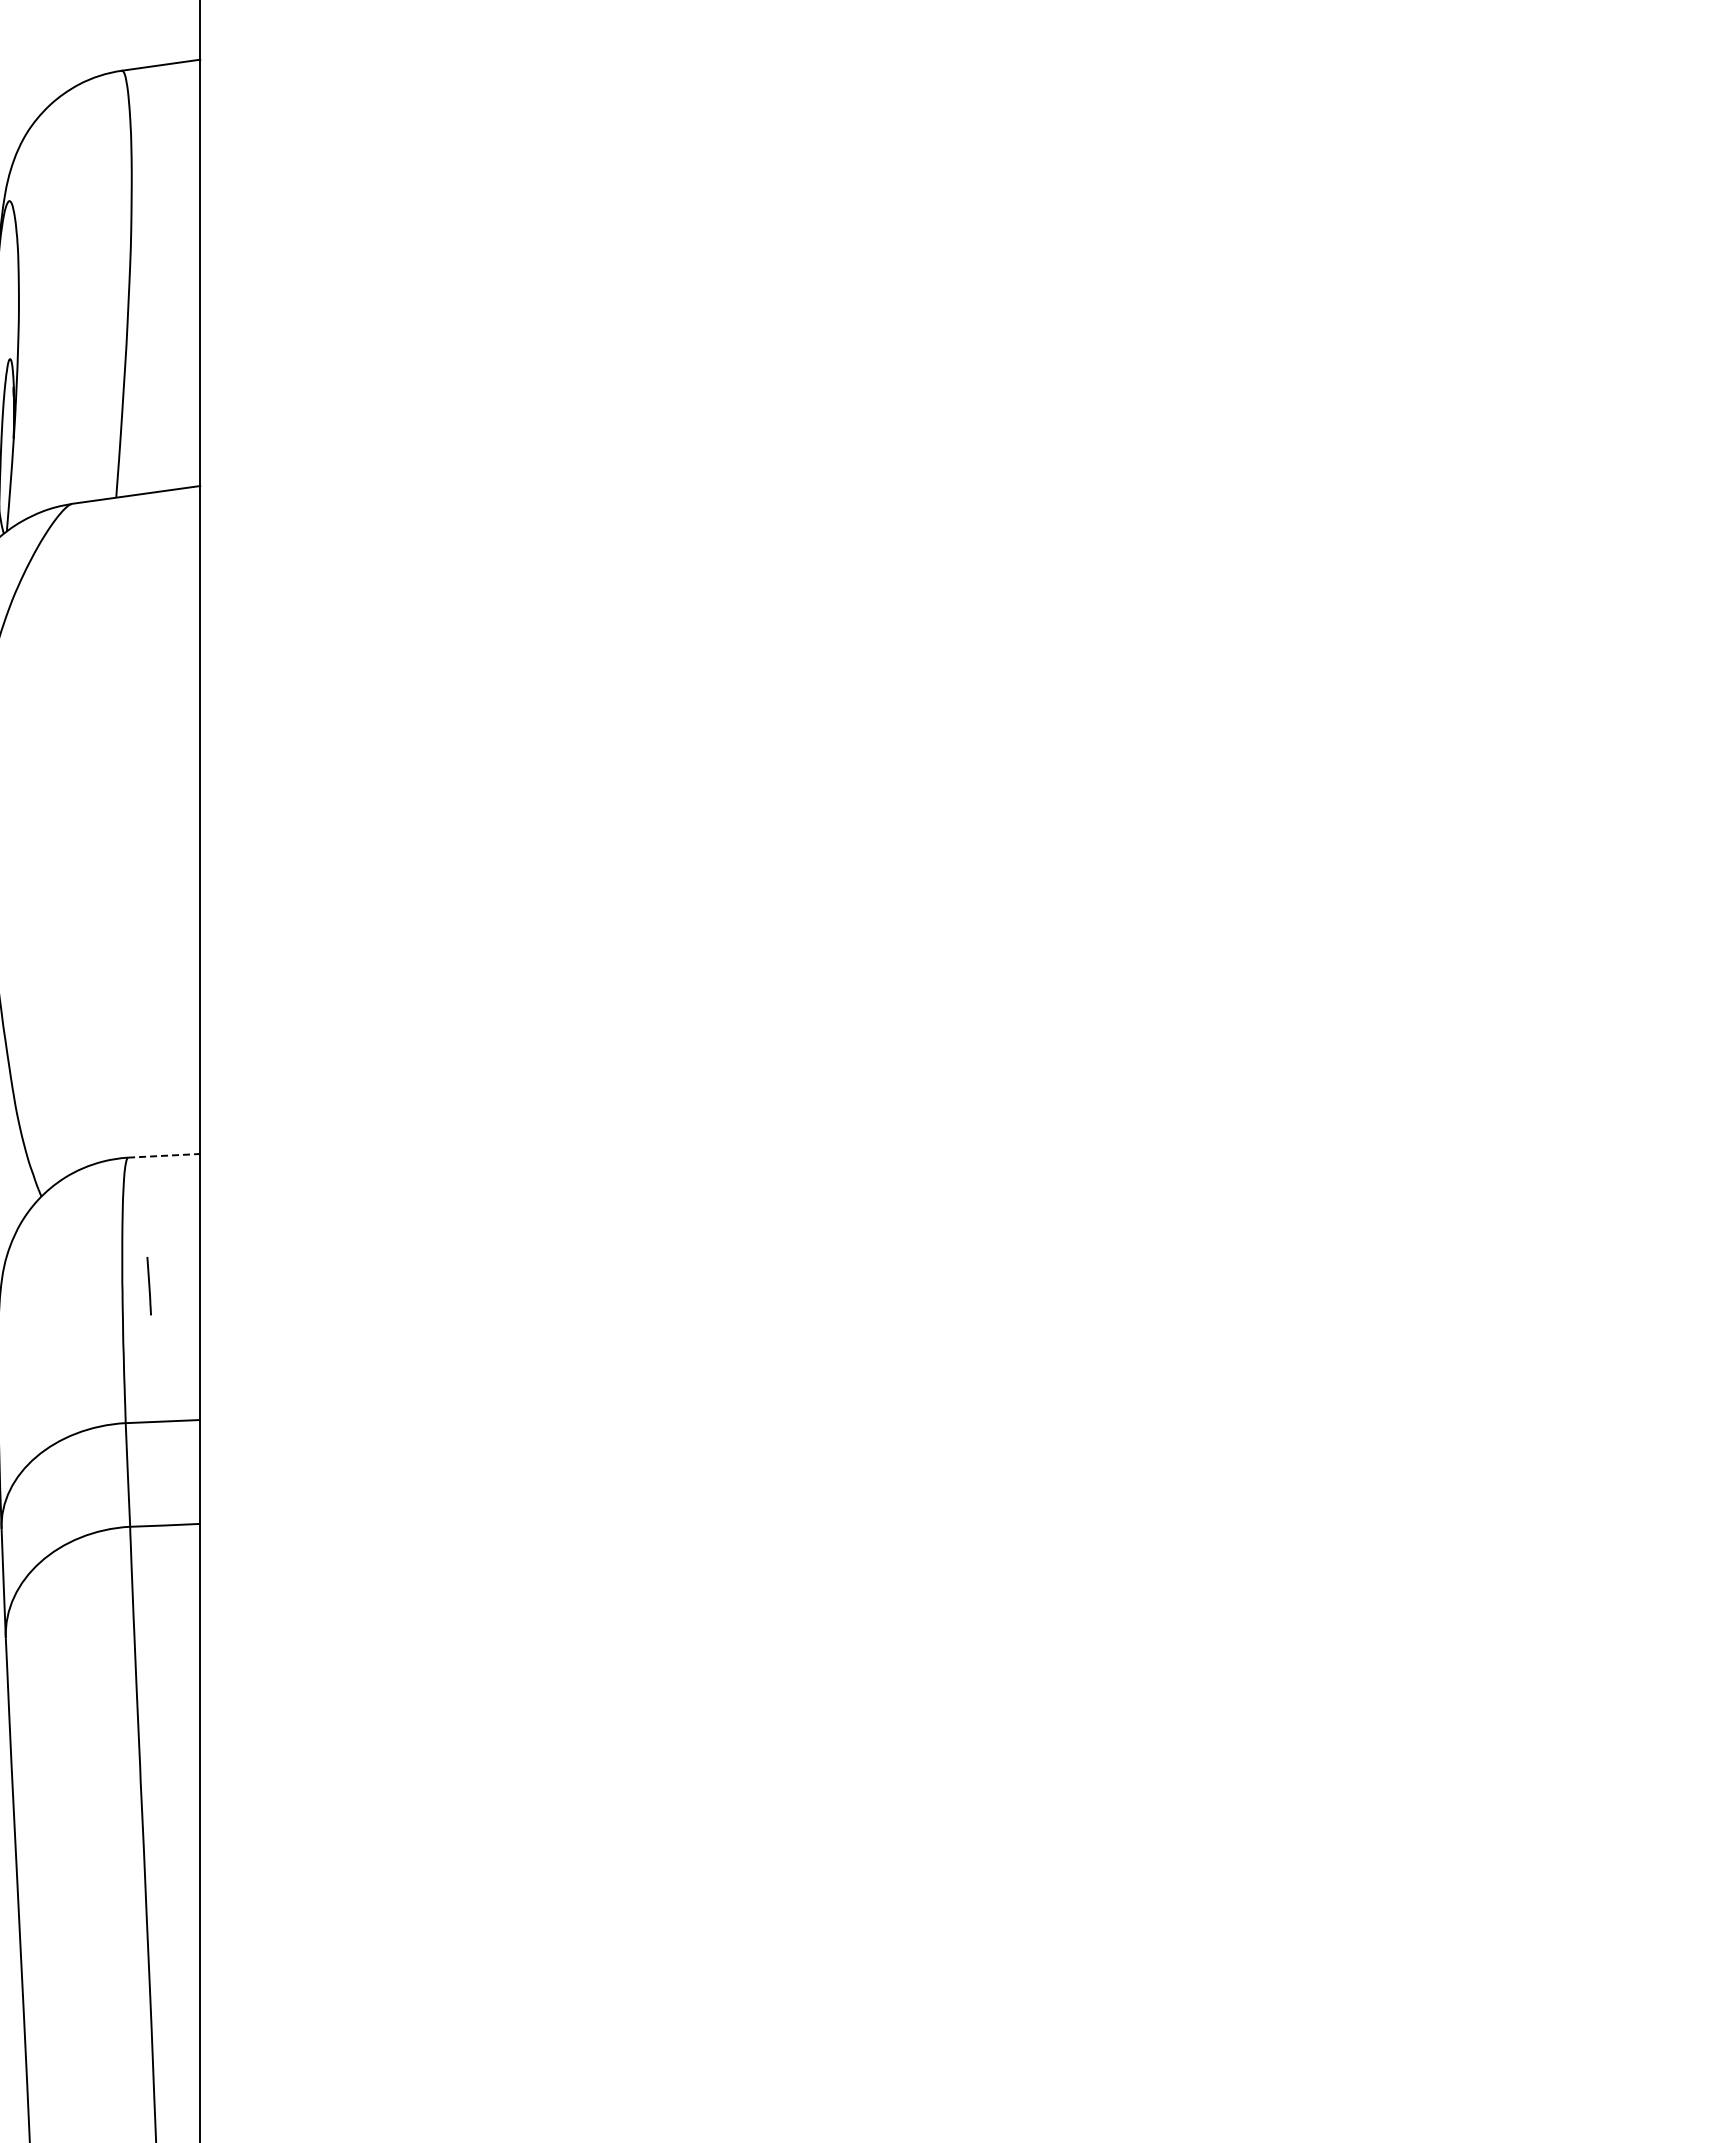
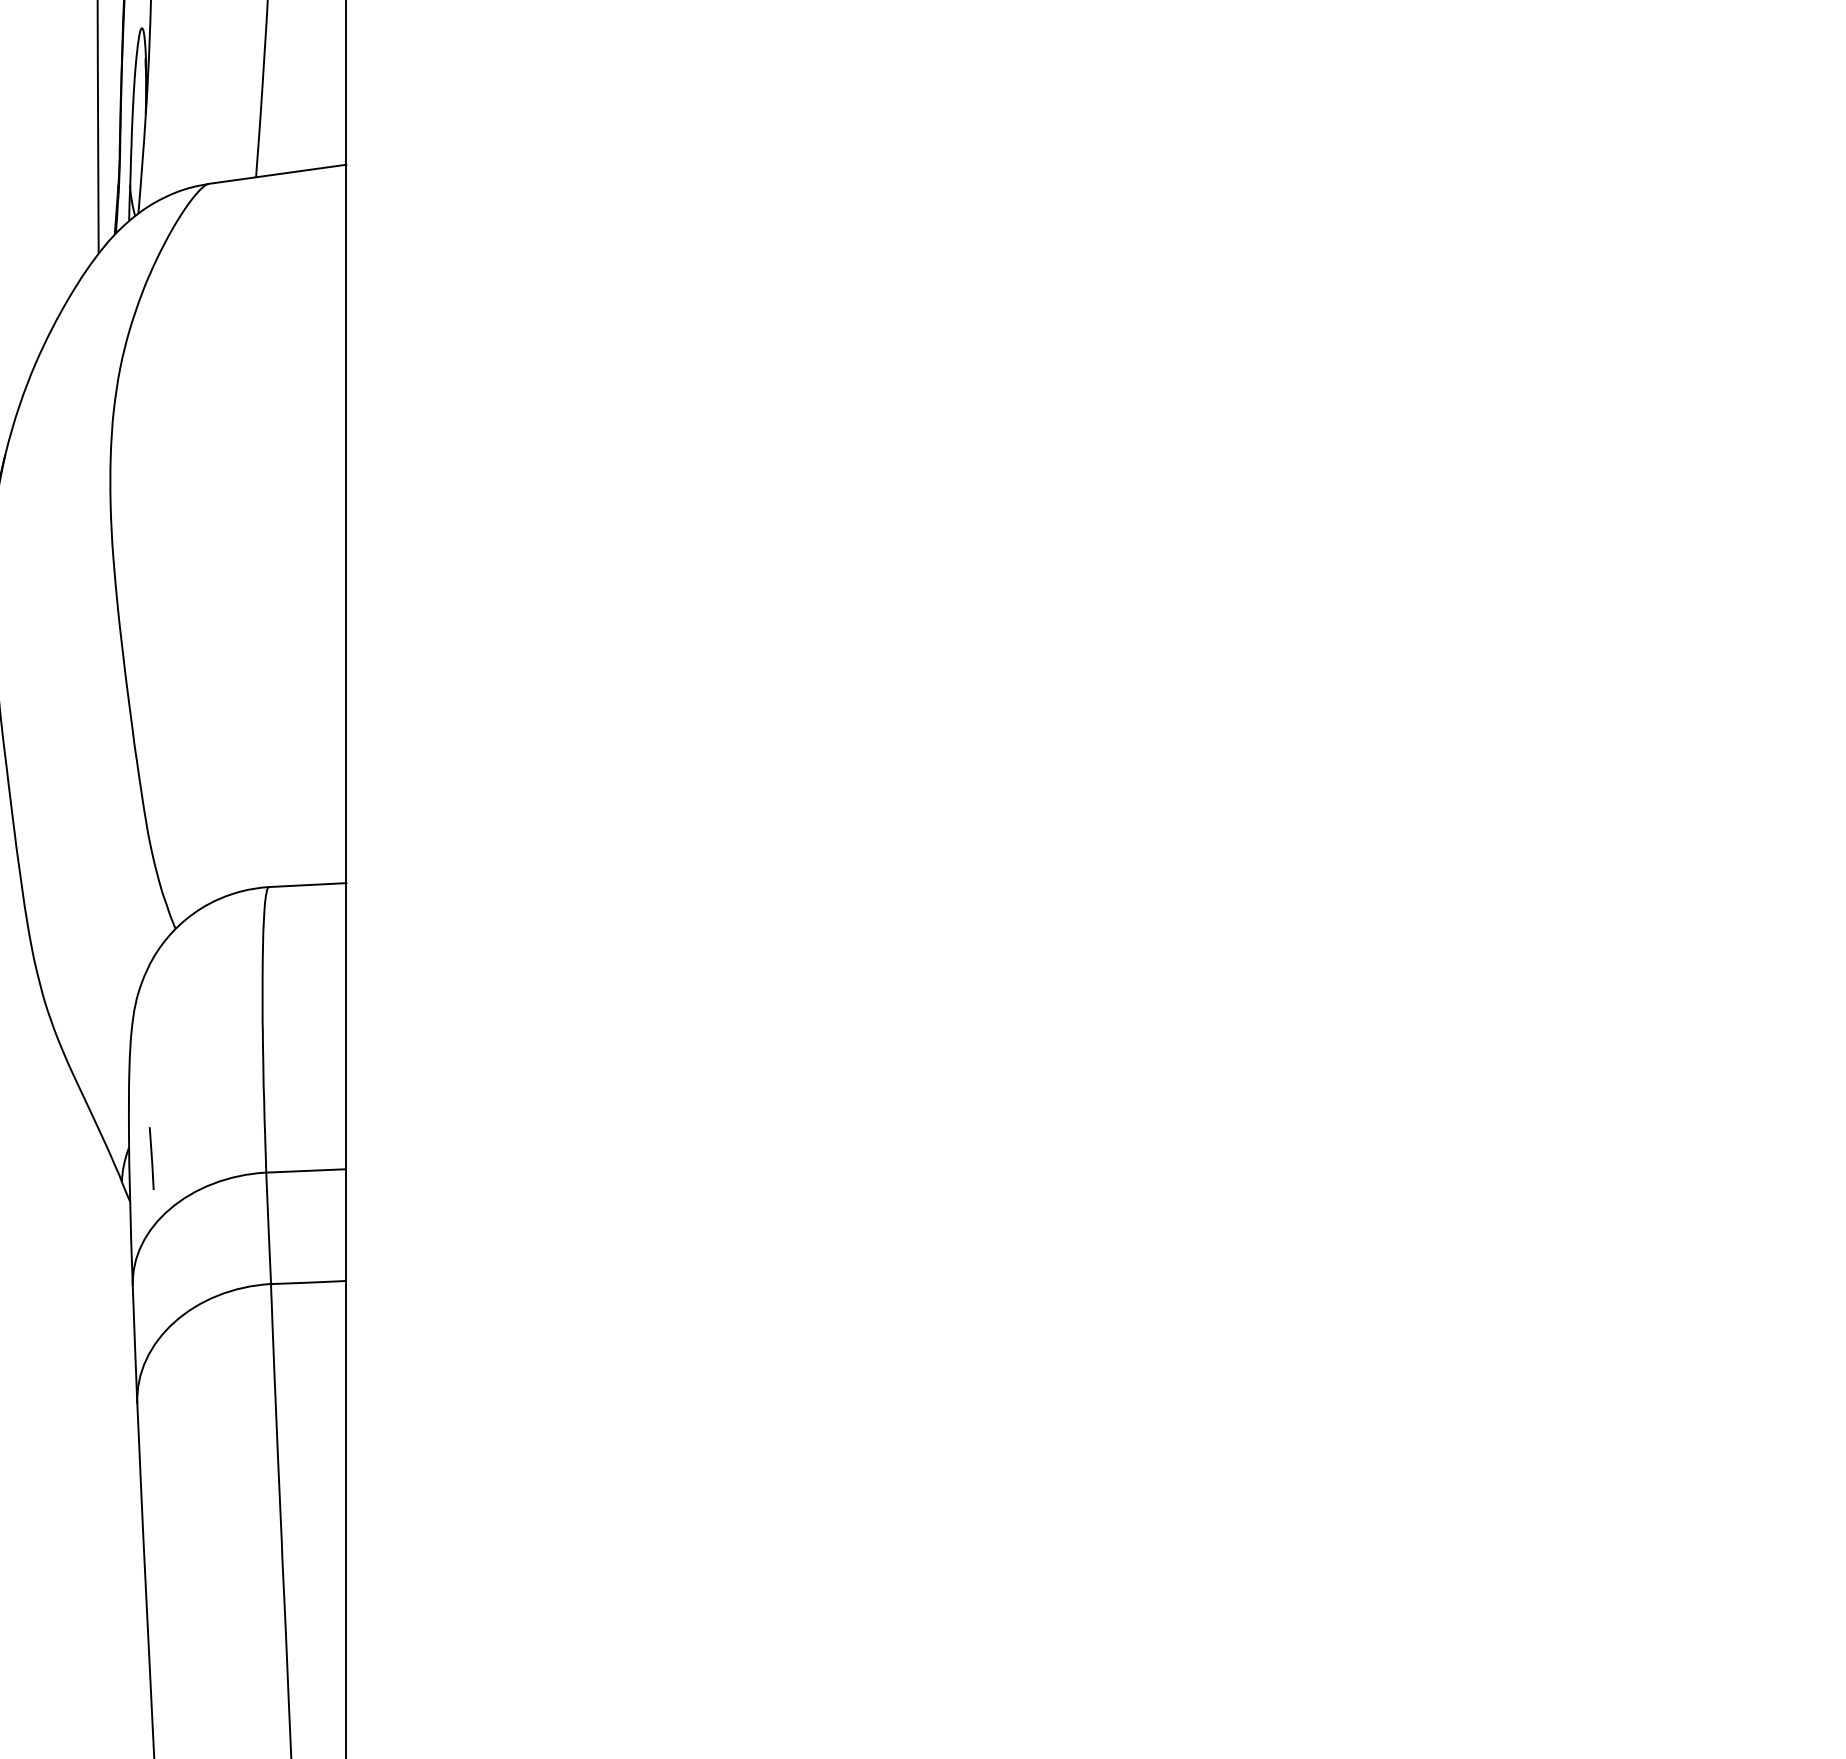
line: (164, 1155) -> (307, 884), dashed -> solid
line: (148, 1286) -> (150, 1159), moved

